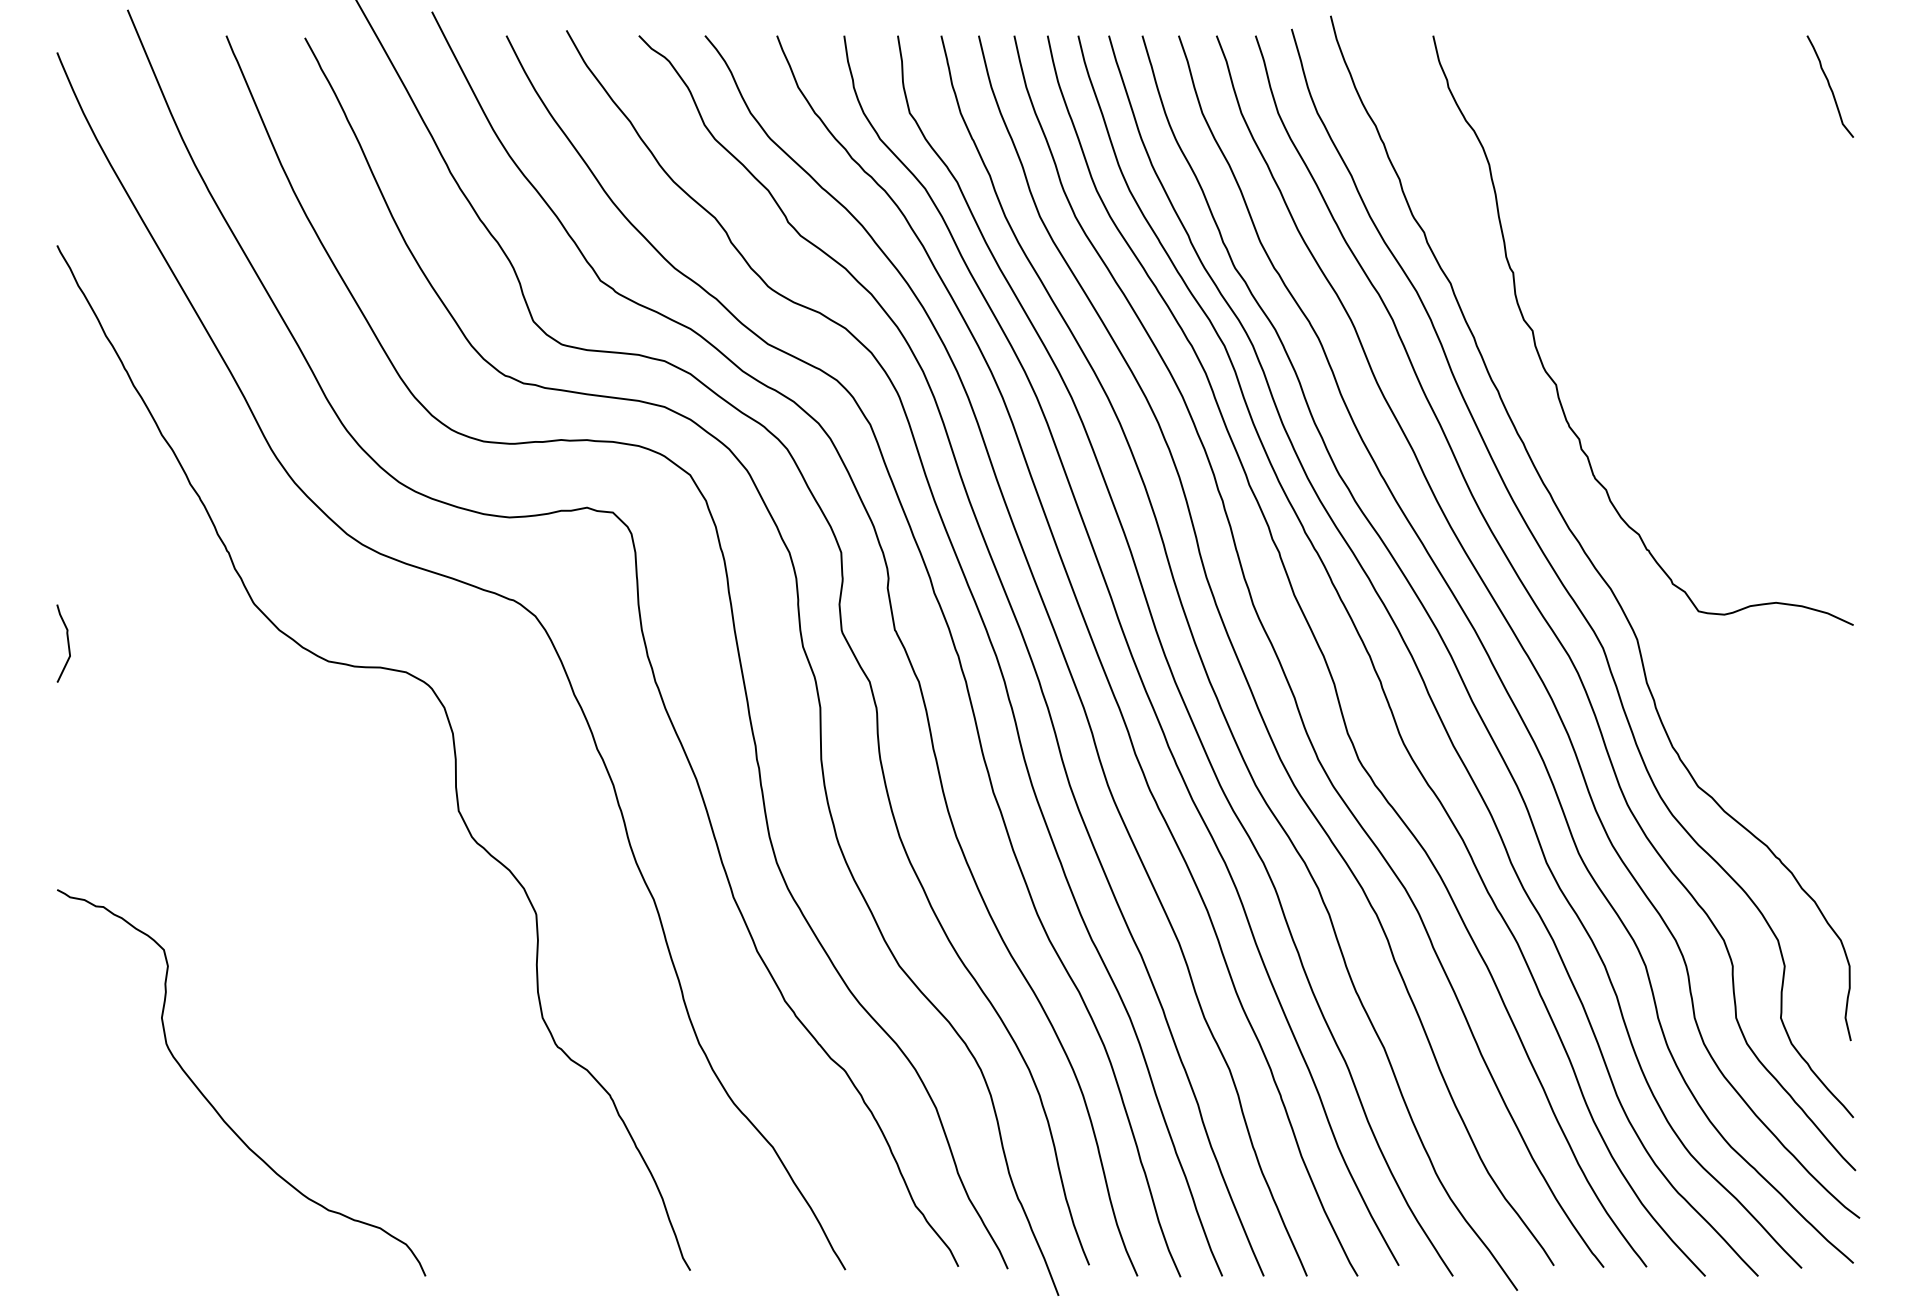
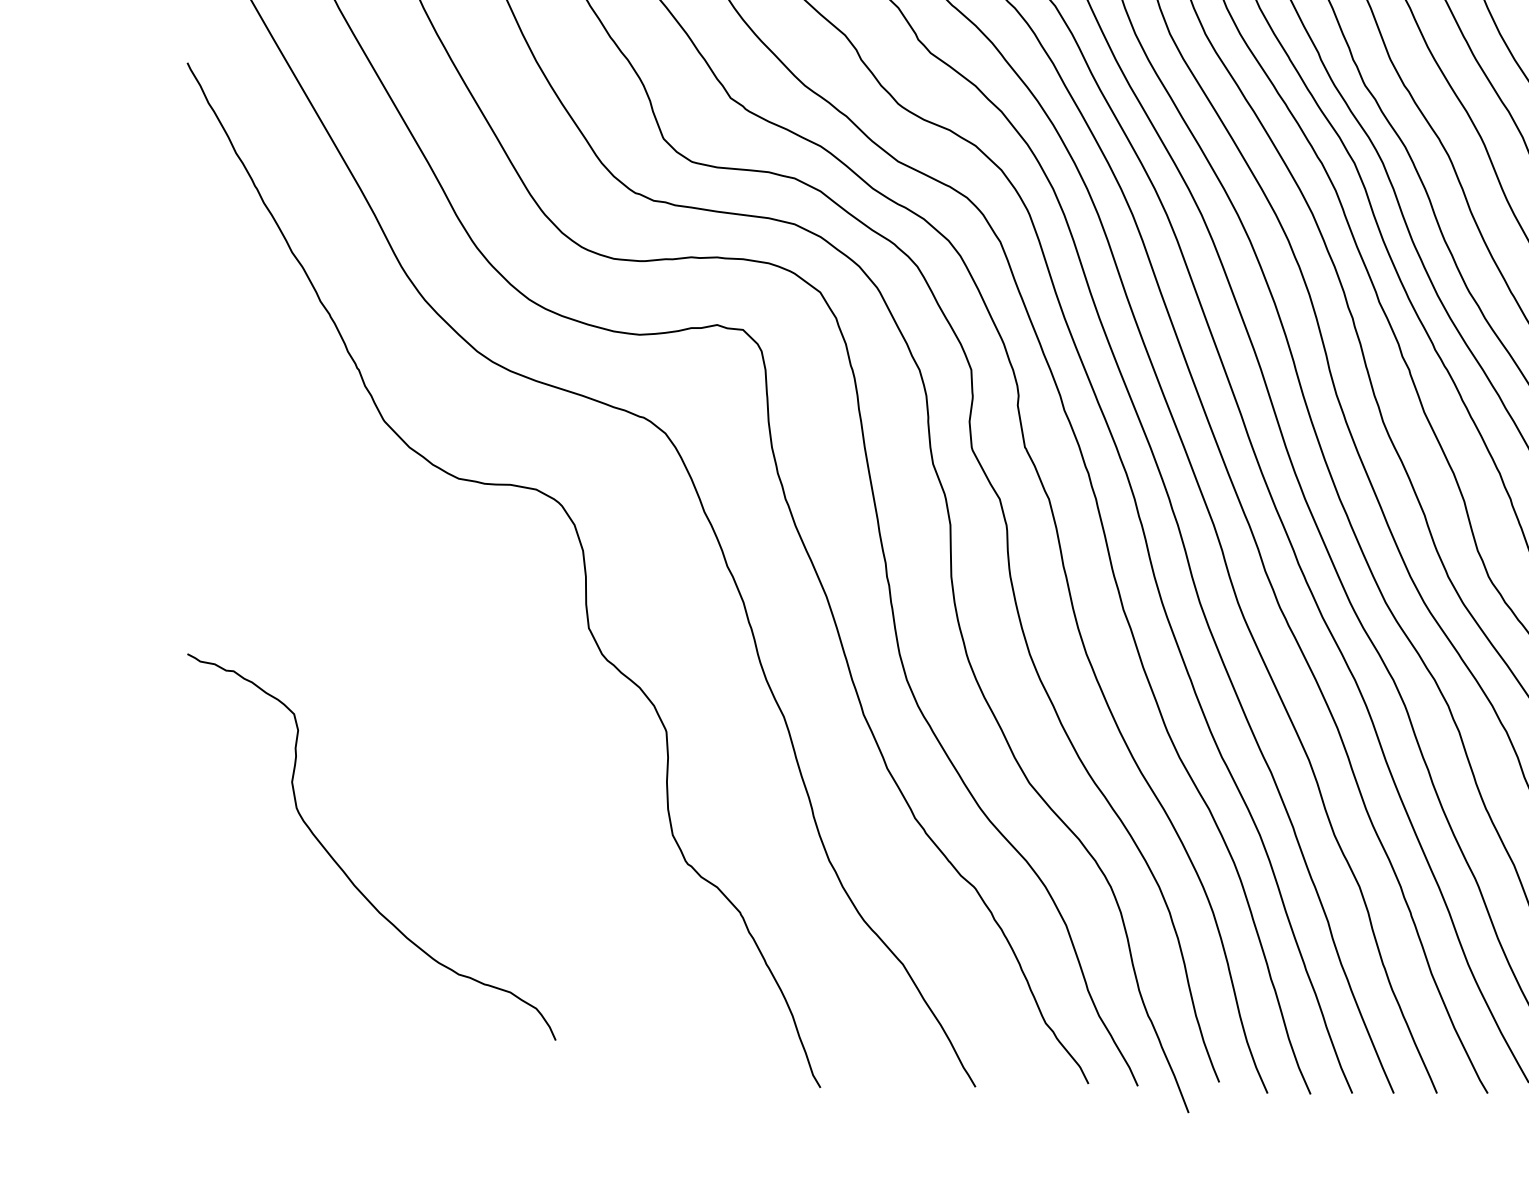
curve: (67, 643) -> (197, 460), removed
curve: (213, 1105) -> (343, 869), moved

